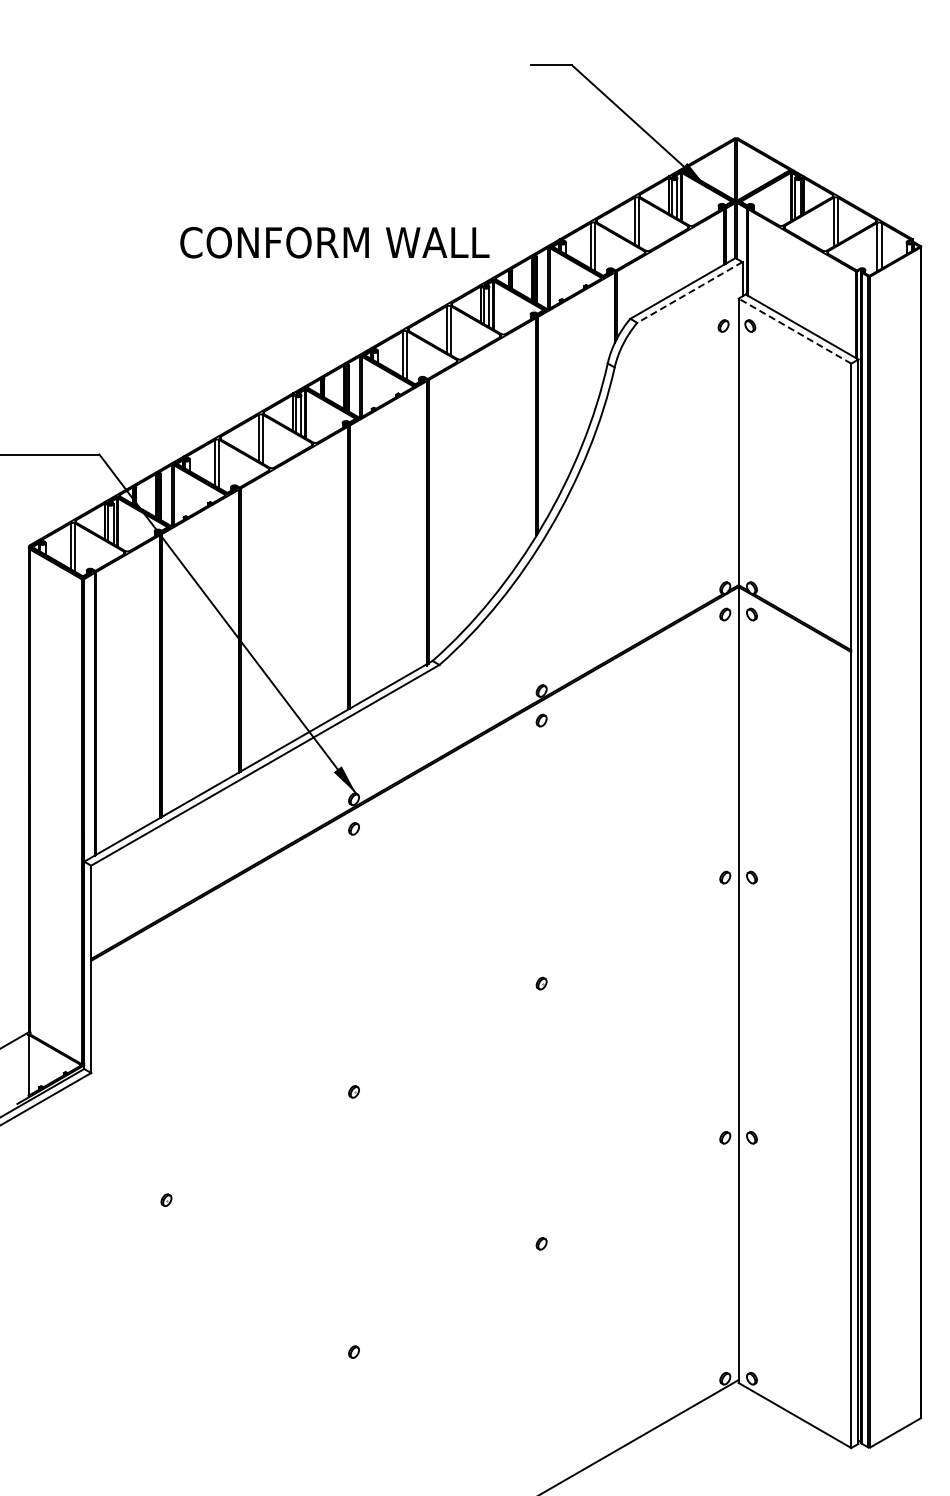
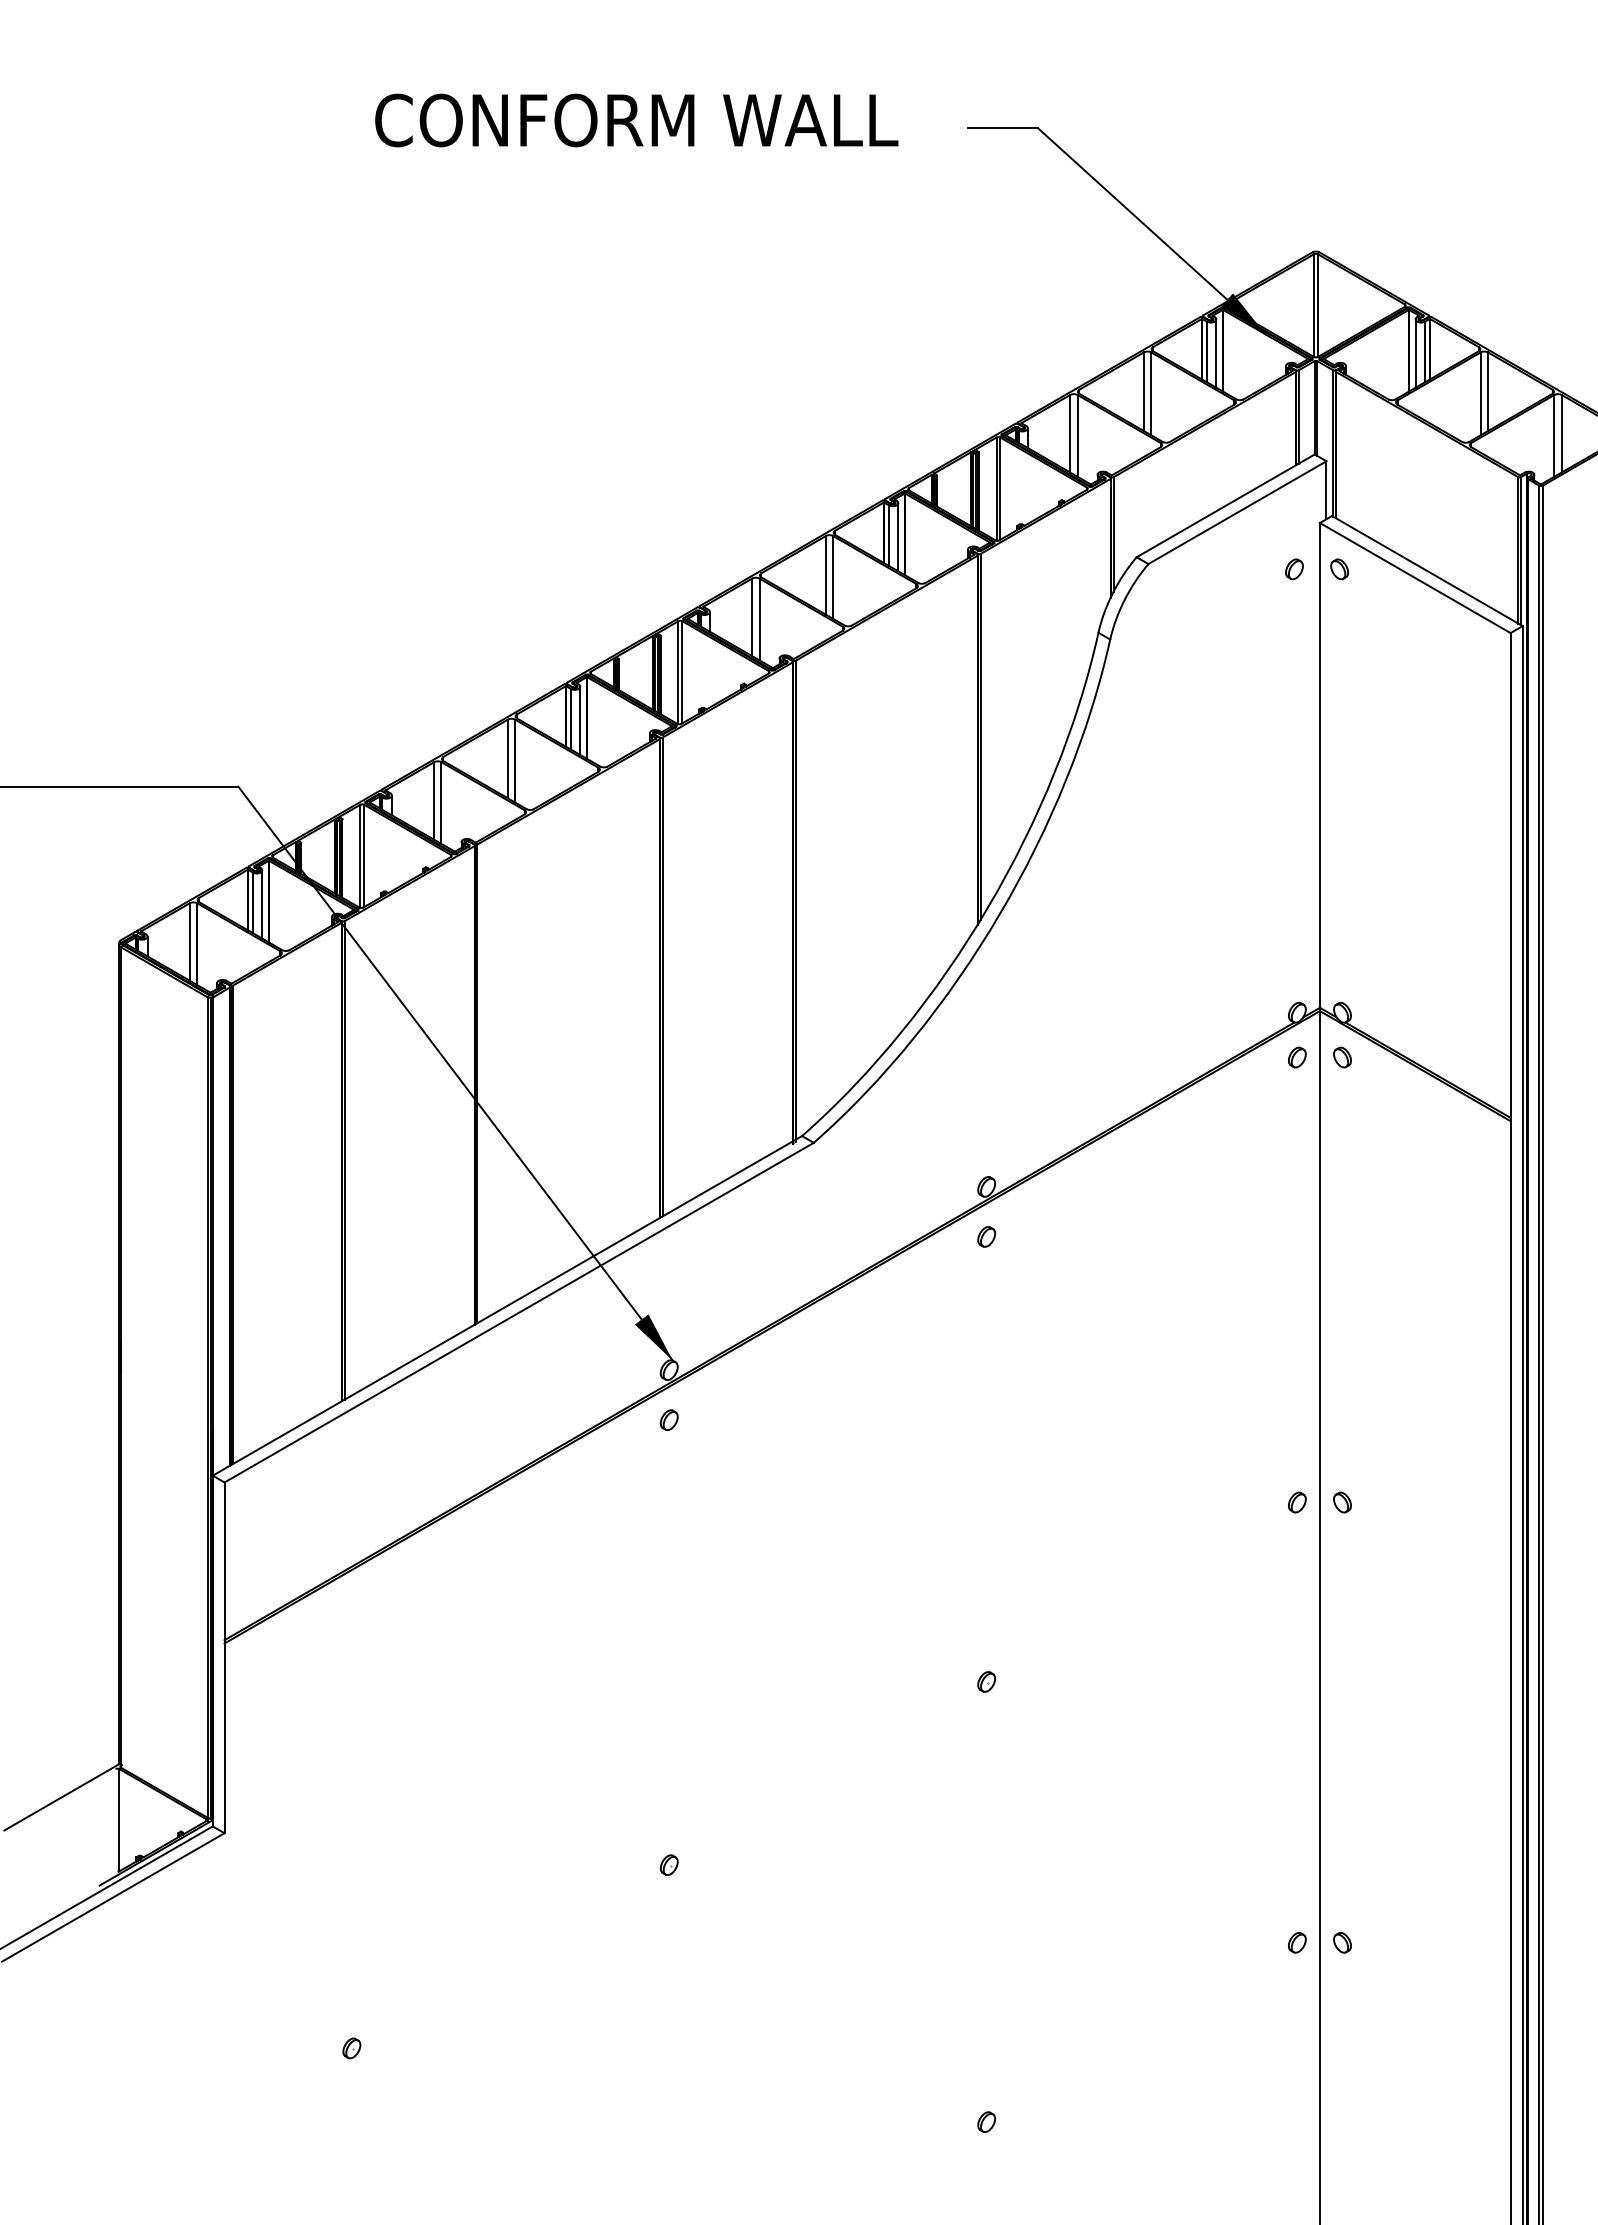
text: (334, 242) -> (636, 120), moved
line: (689, 292) -> (1236, 512), dashed -> solid
line: (794, 330) -> (1414, 576), dashed -> solid

